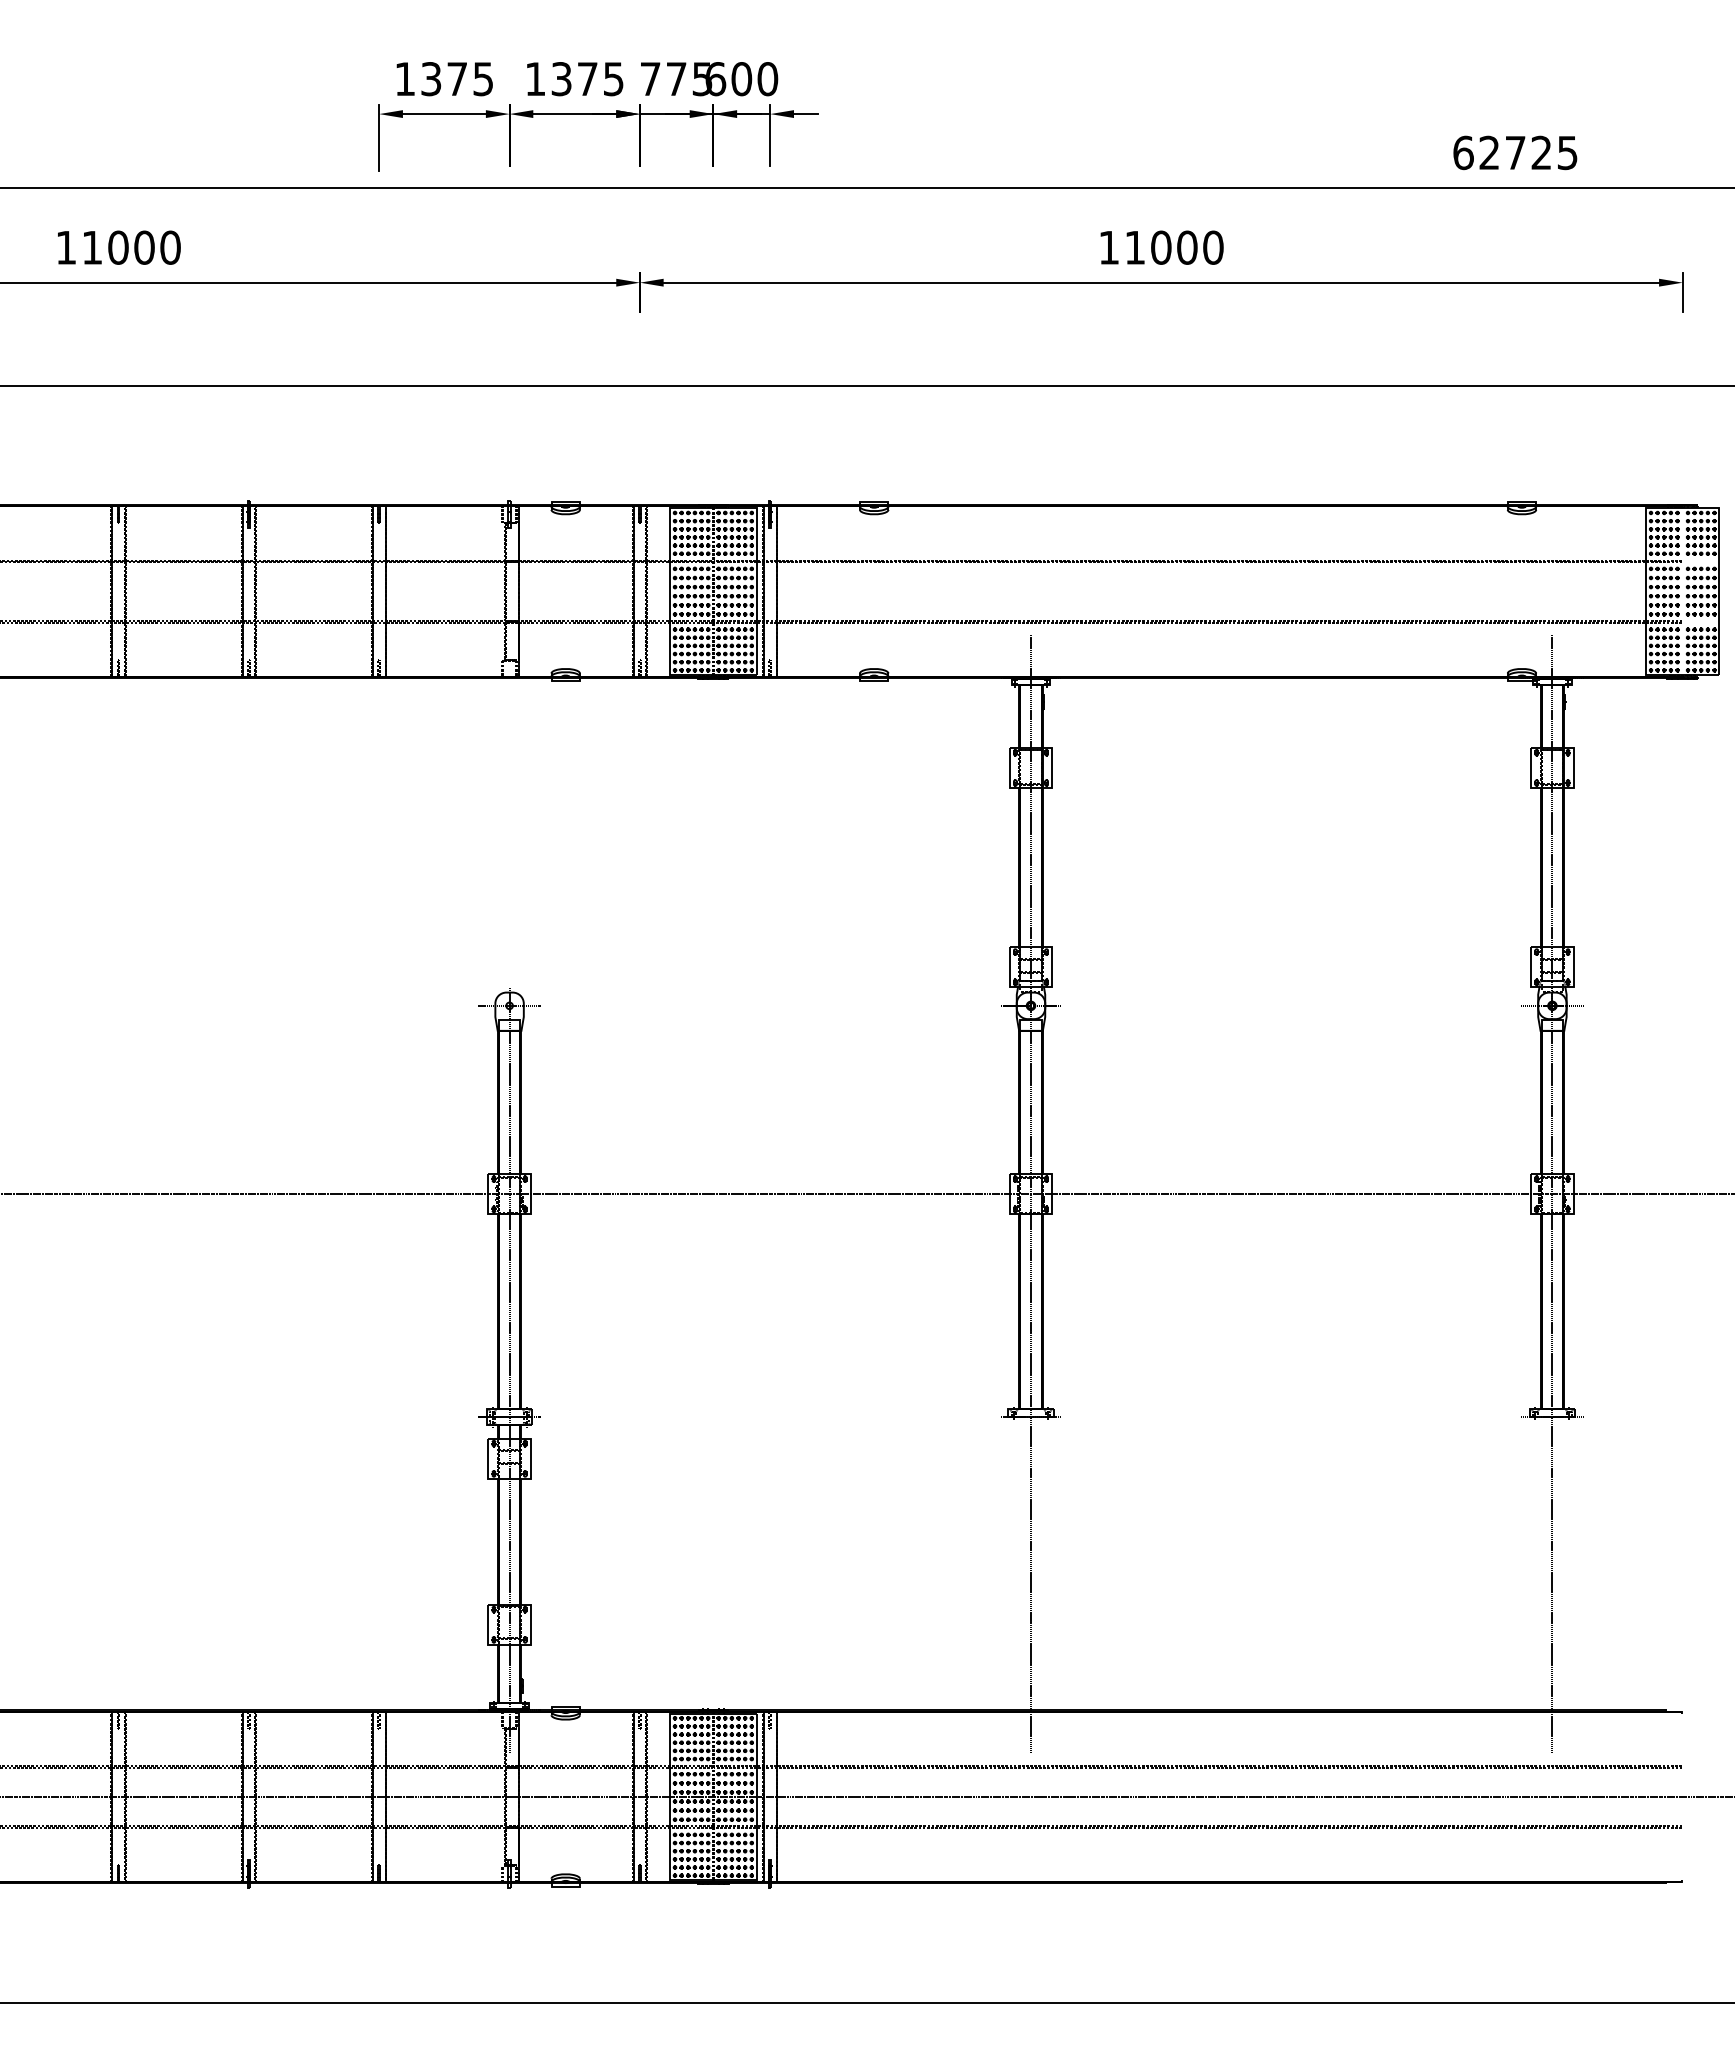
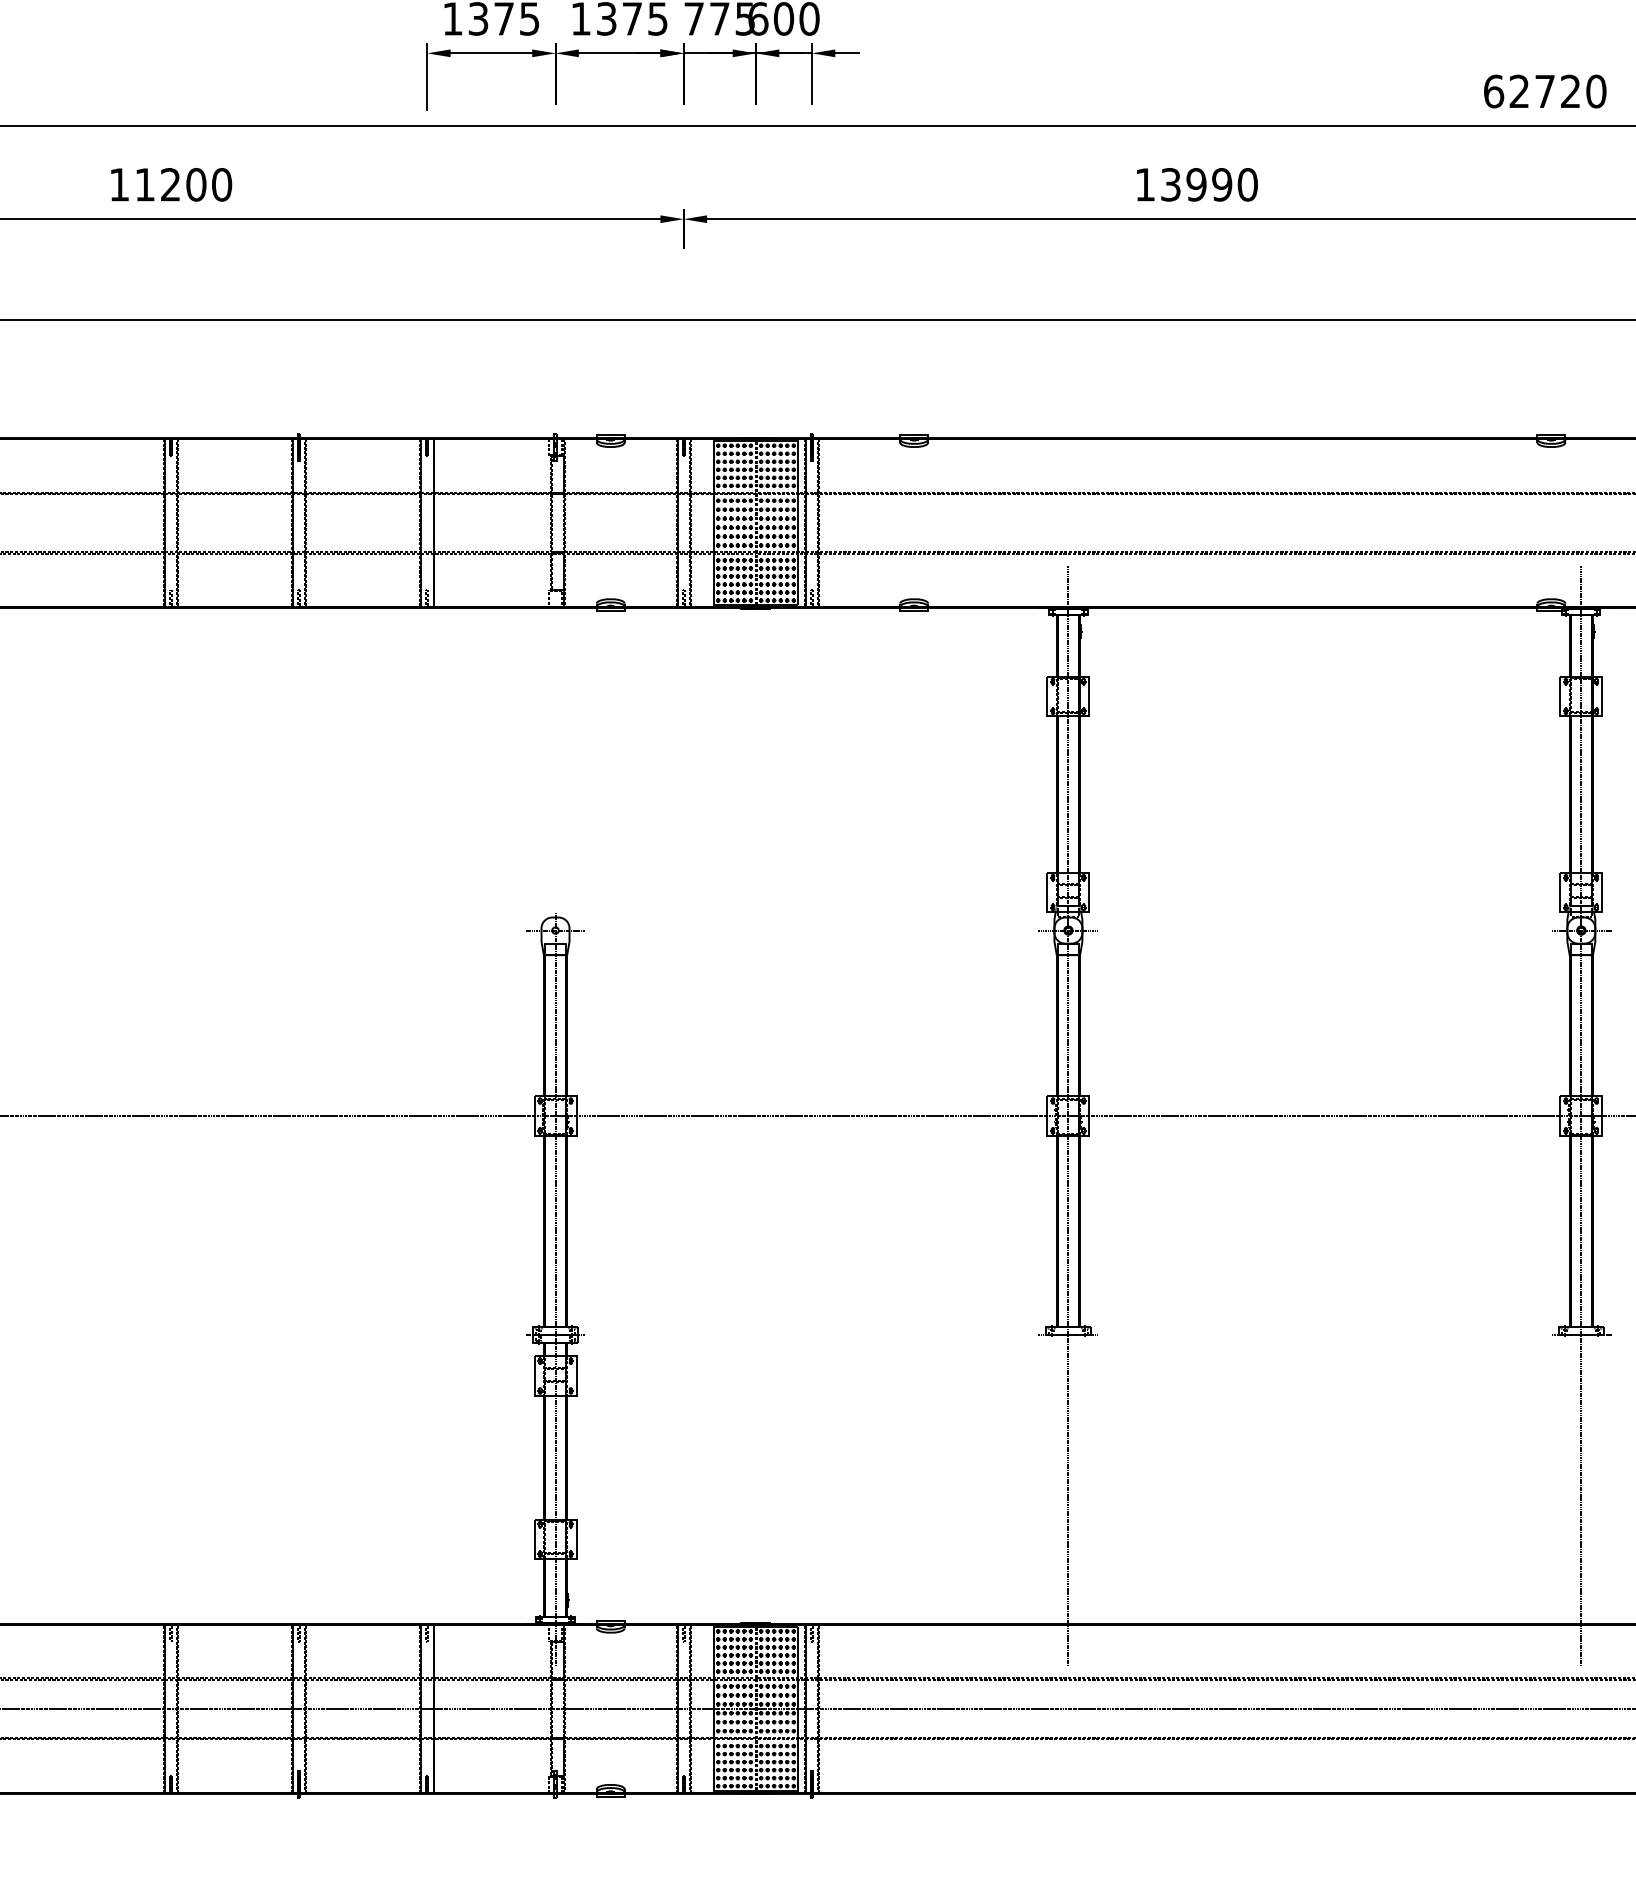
text: (1567, 152) -> (1596, 91), 62725 -> 62720
text: (118, 247) -> (170, 184), 11000 -> 11200
text: (1161, 247) -> (1196, 184), 11000 -> 13990

